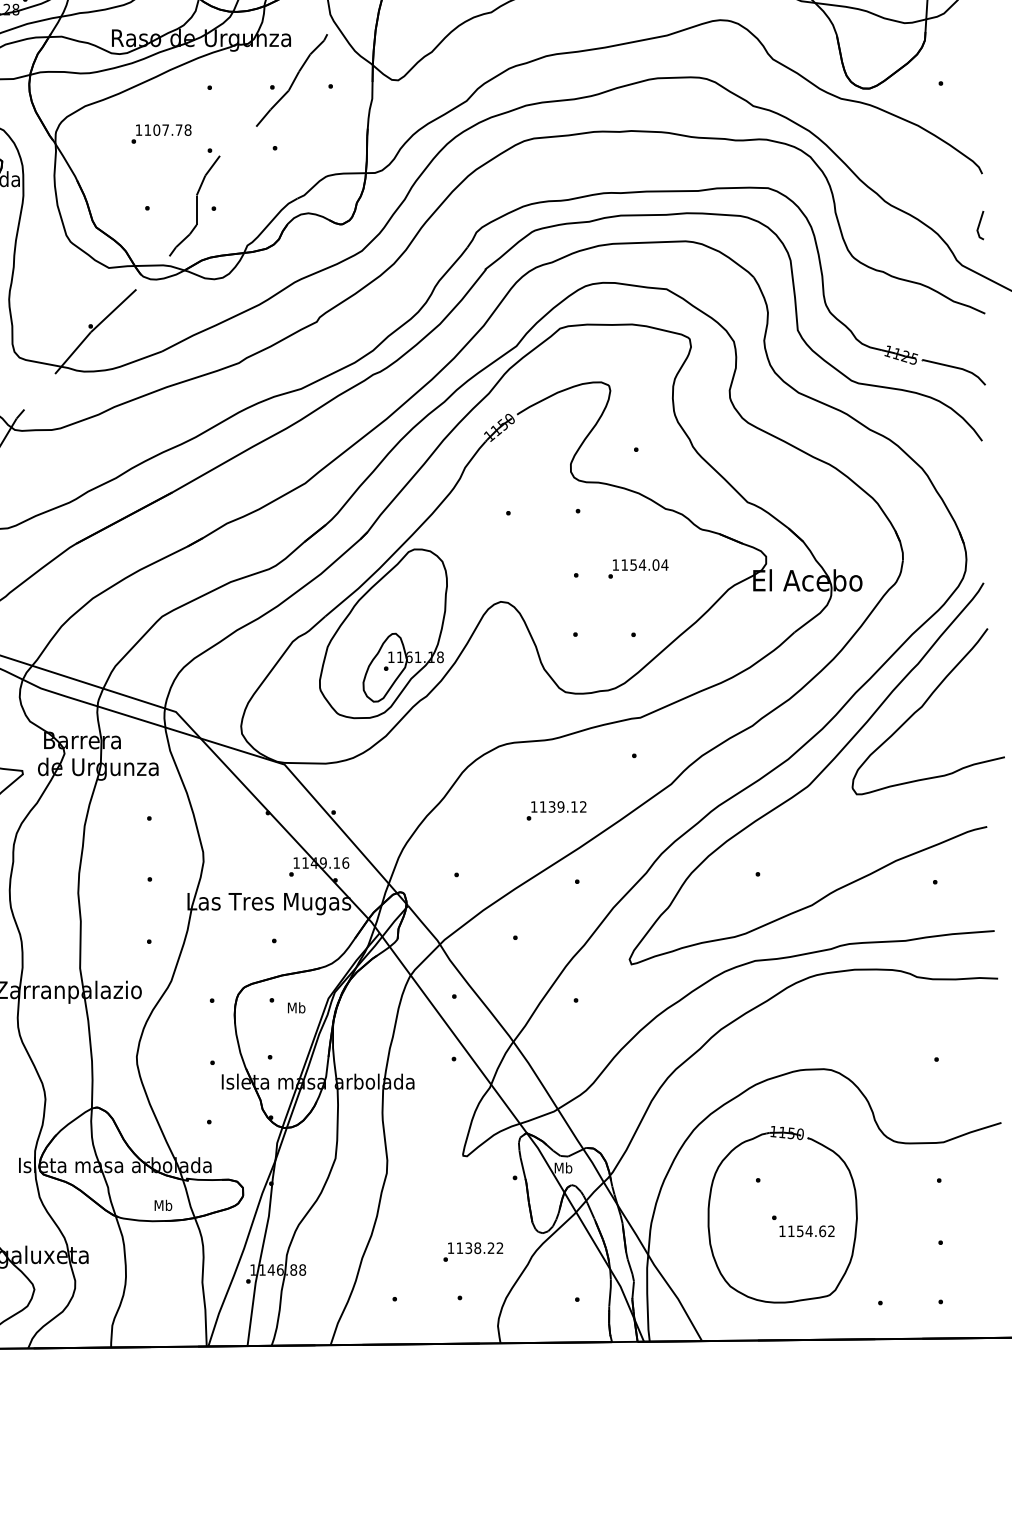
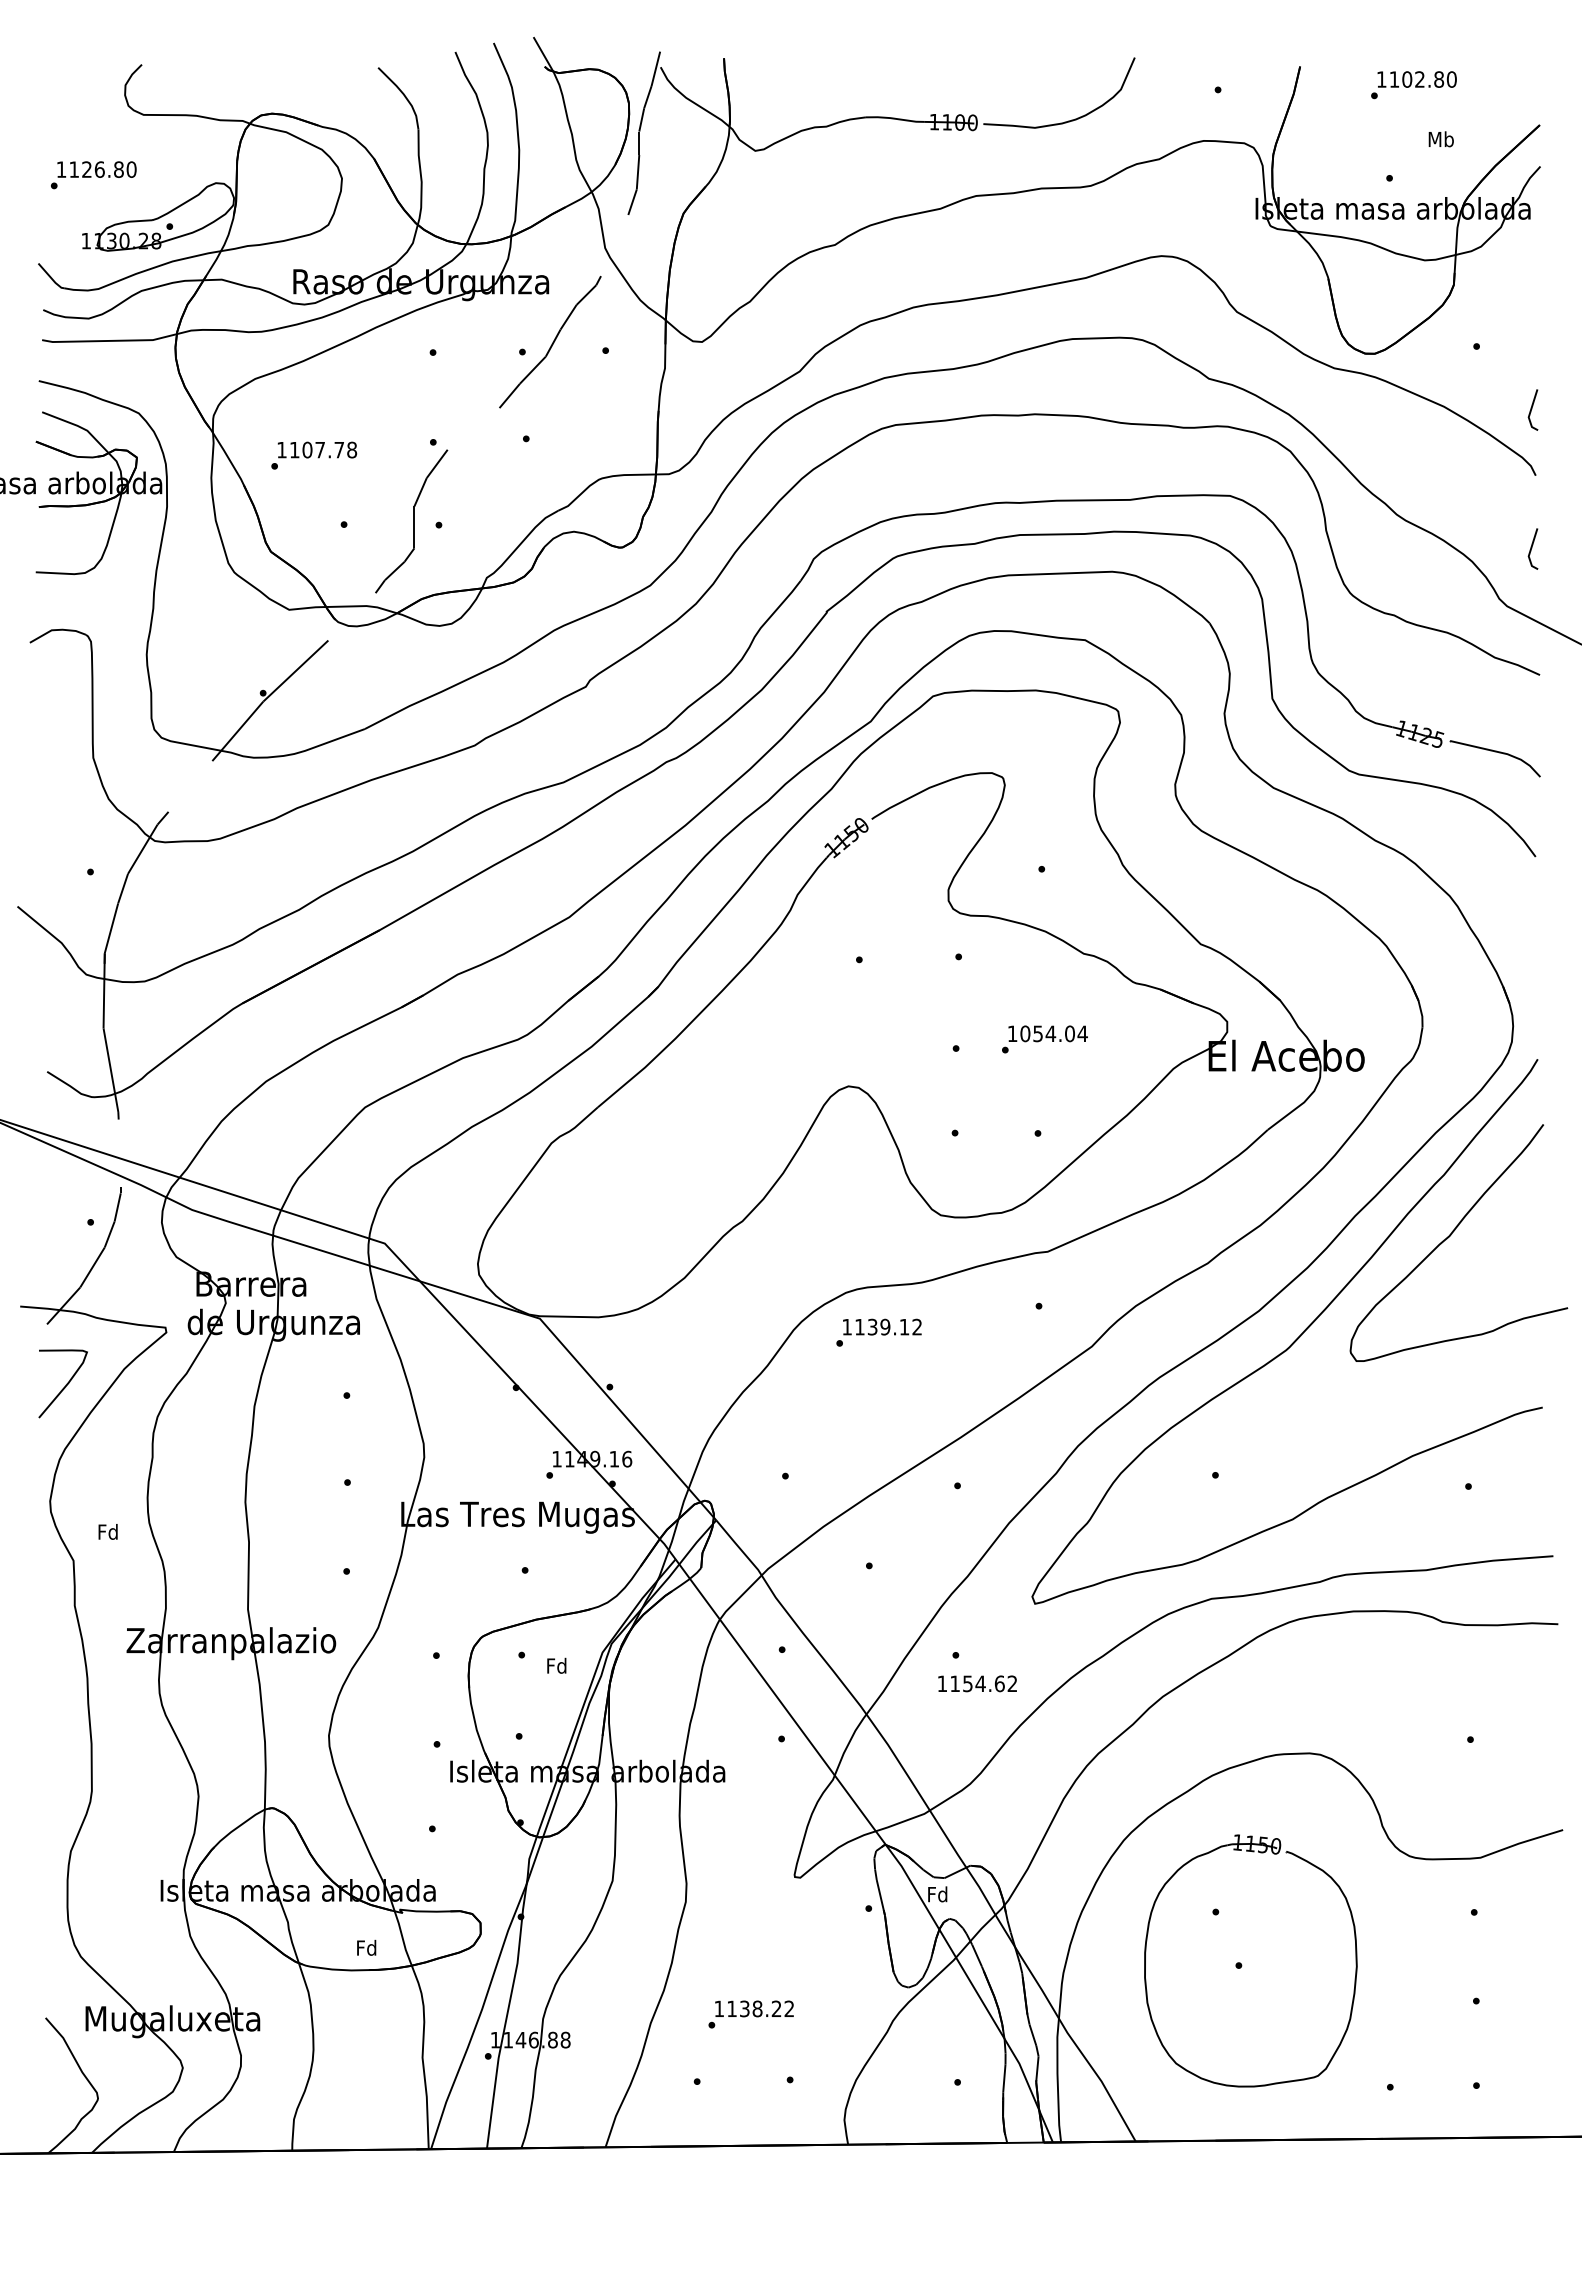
line: (980, 127) -> (1532, 409), added
text: (161, 133) -> (314, 455), moved
text: (624, 564) -> (1025, 1033), 1154.04 -> 1054.04
part: (383, 633) -> (680, 1131), removed
text: (556, 810) -> (878, 1332), moved
text: (296, 1007) -> (556, 1665), Mb -> Fd
text: (563, 1168) -> (937, 1894), Mb -> Fd
text: (163, 1205) -> (366, 1947), Mb -> Fd
text: (806, 1231) -> (977, 1683), moved
text: (472, 1252) -> (750, 2014), moved

